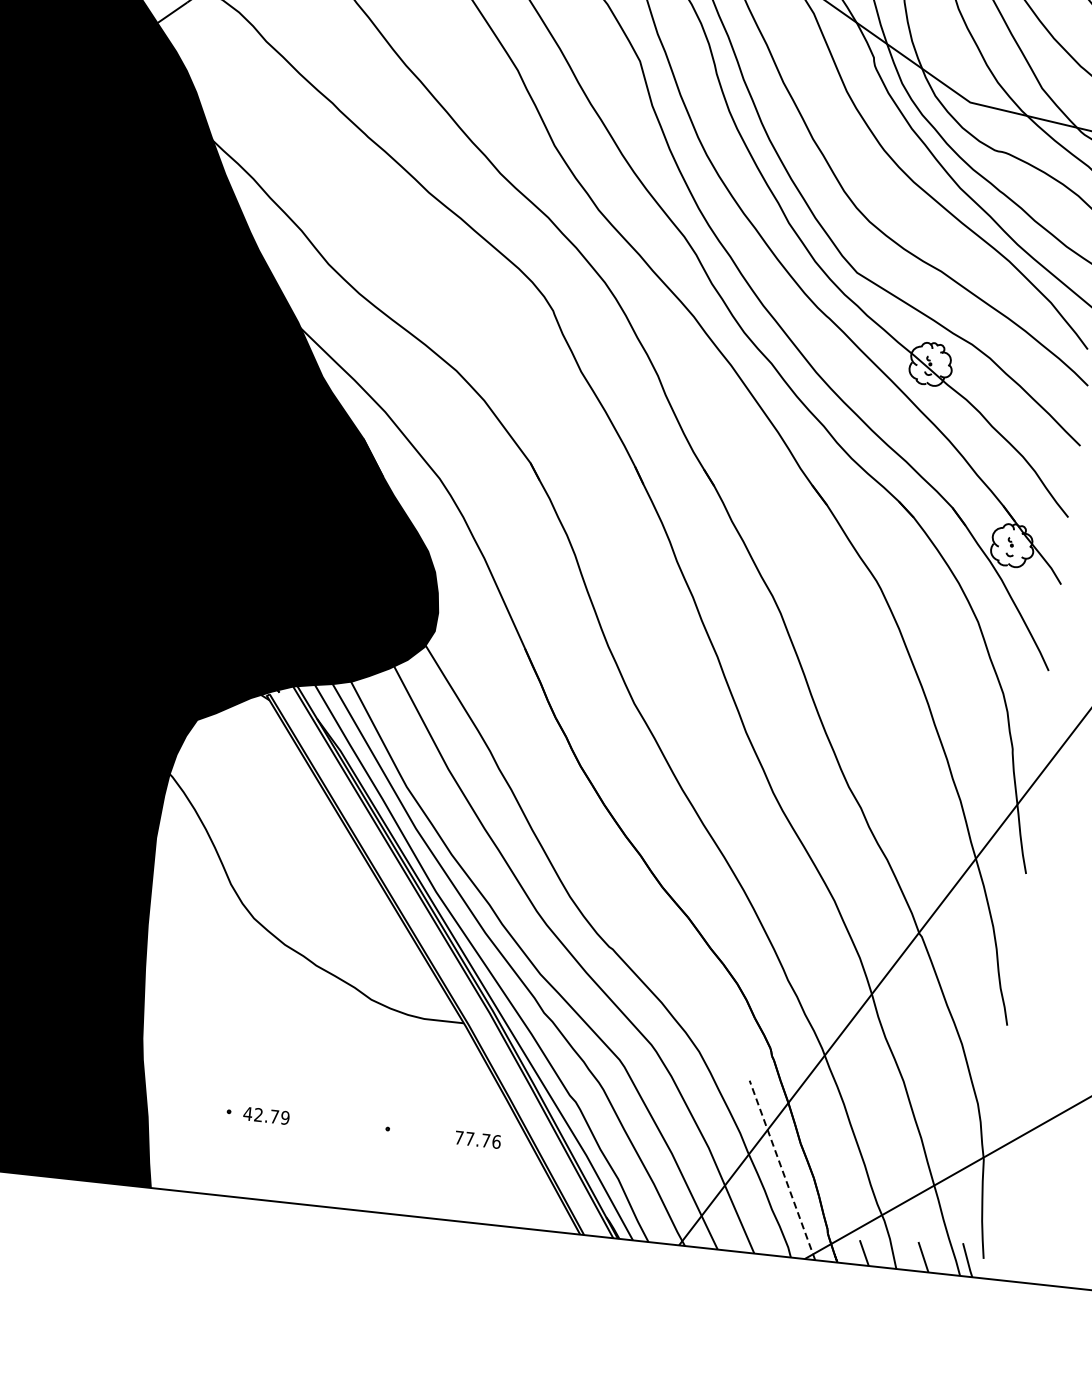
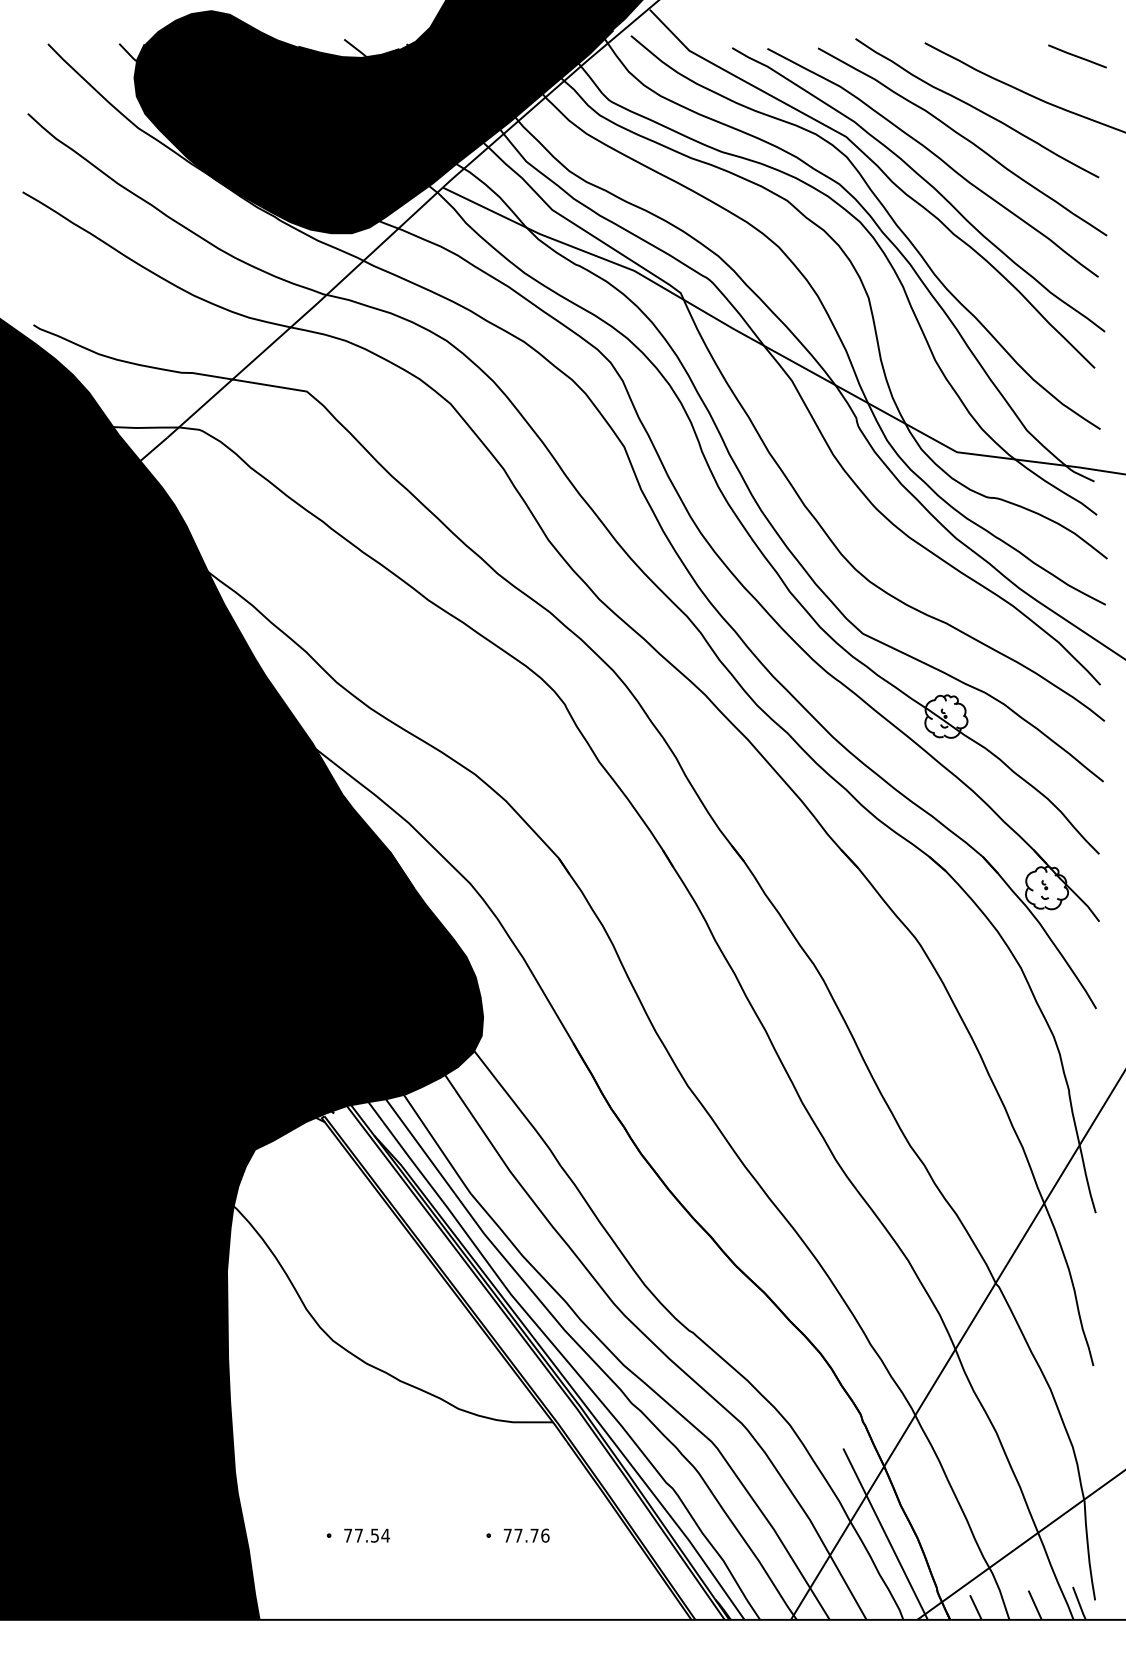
text: (266, 1115) -> (366, 1535), 42.79 -> 77.54
text: (477, 1139) -> (526, 1535), moved
line: (782, 1170) -> (885, 1534), dashed -> solid

